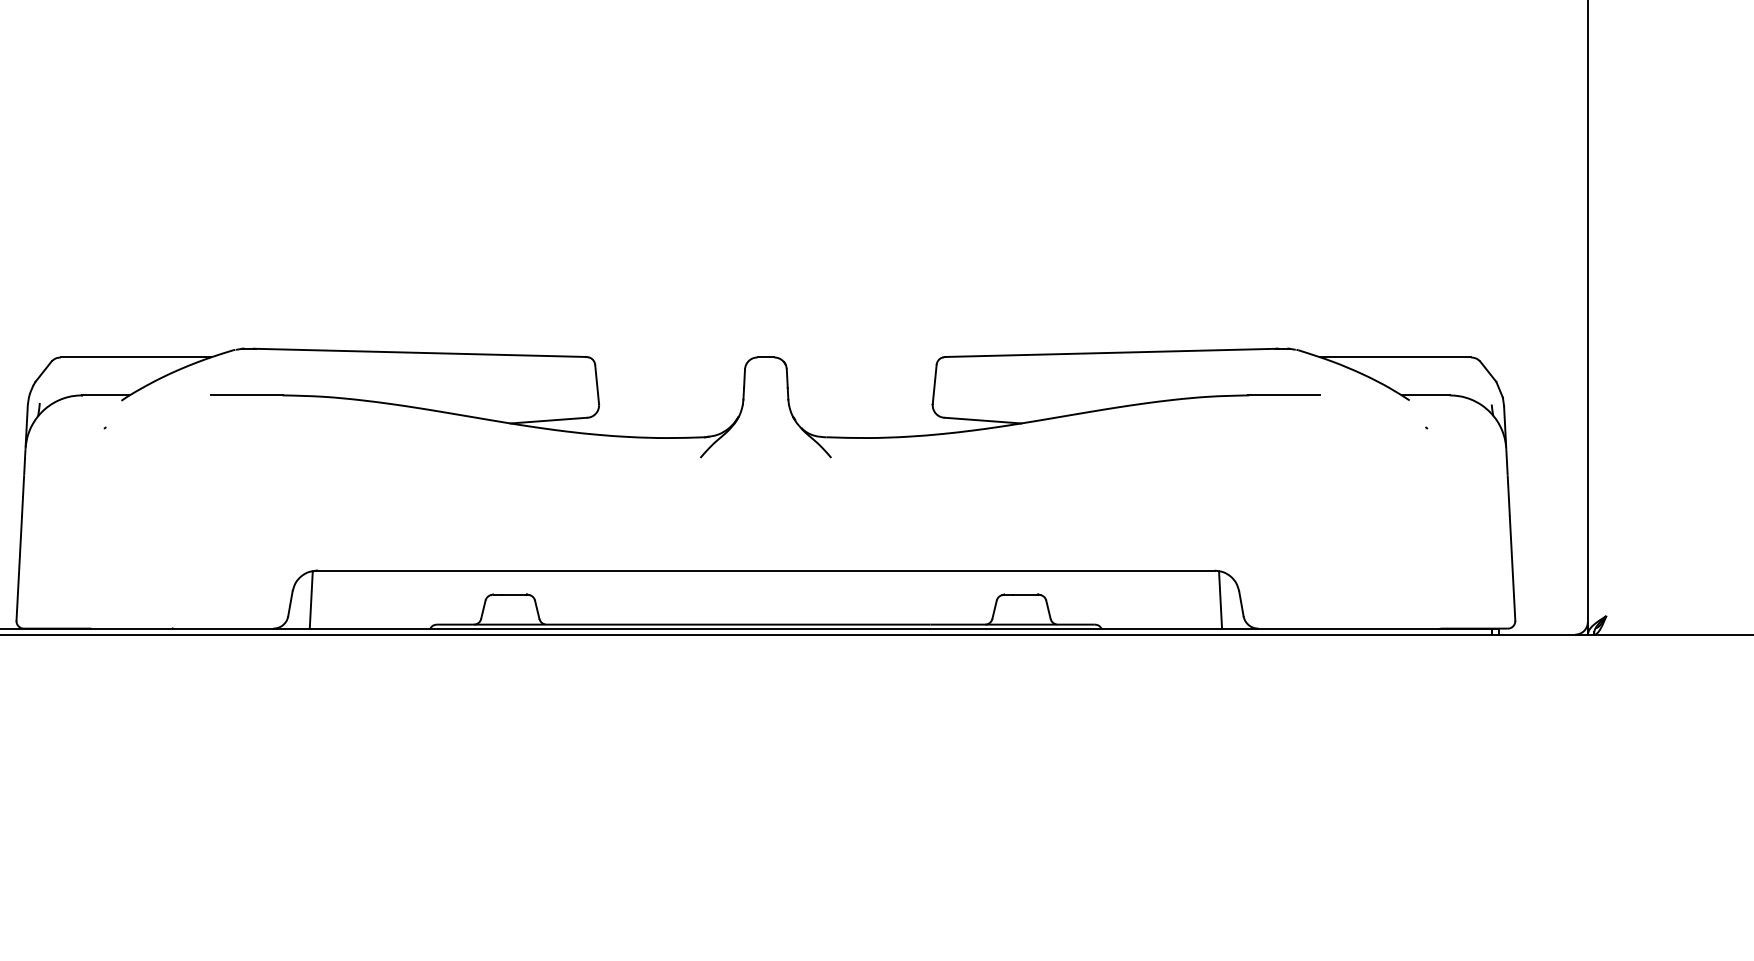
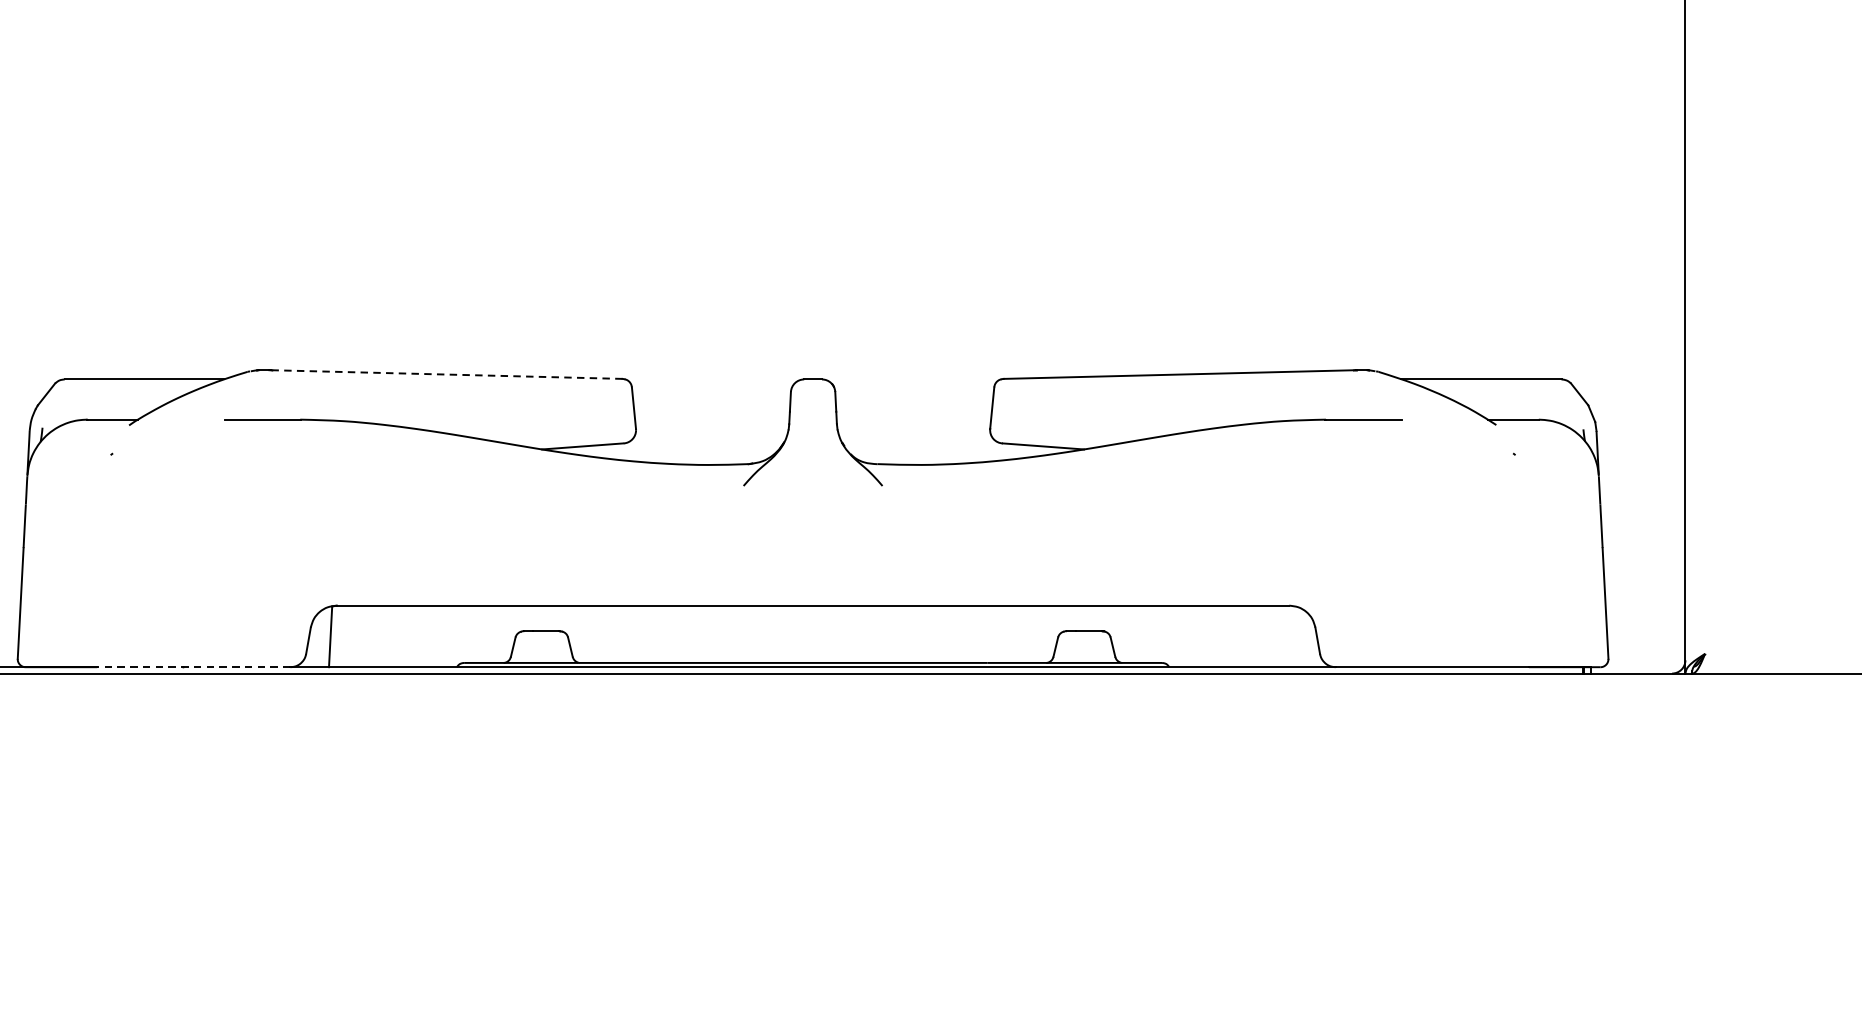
line: (420, 352) -> (446, 374), solid -> dashed
line: (1220, 599) -> (1295, 636), removed
line: (181, 628) -> (192, 667), solid -> dashed

